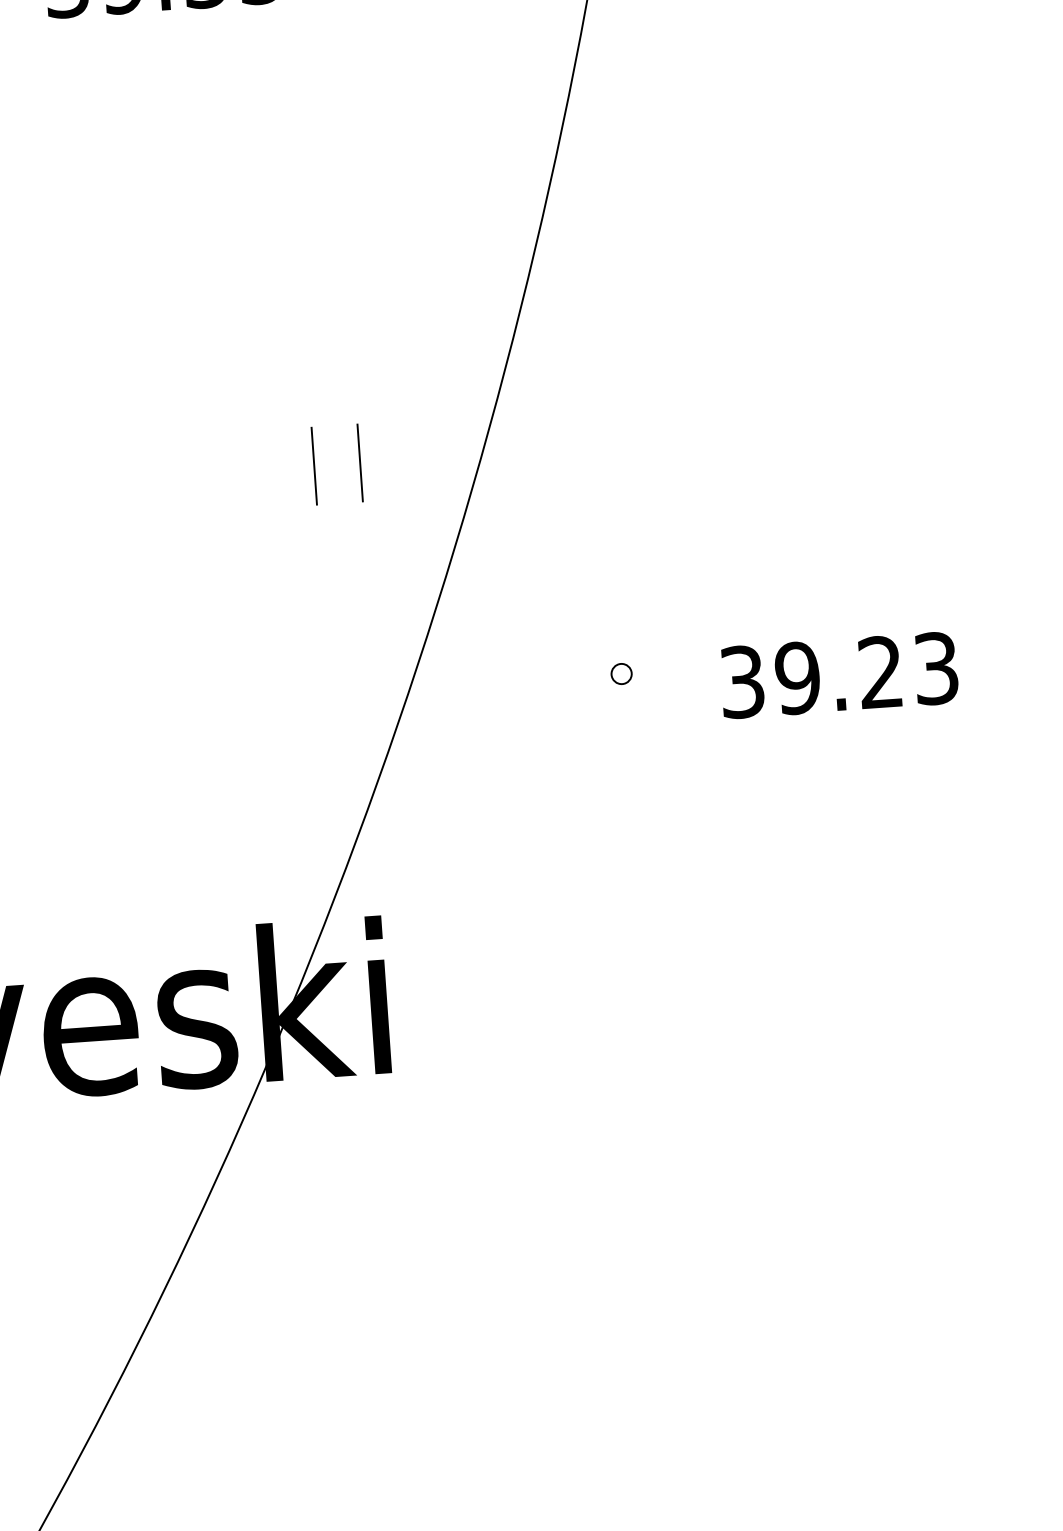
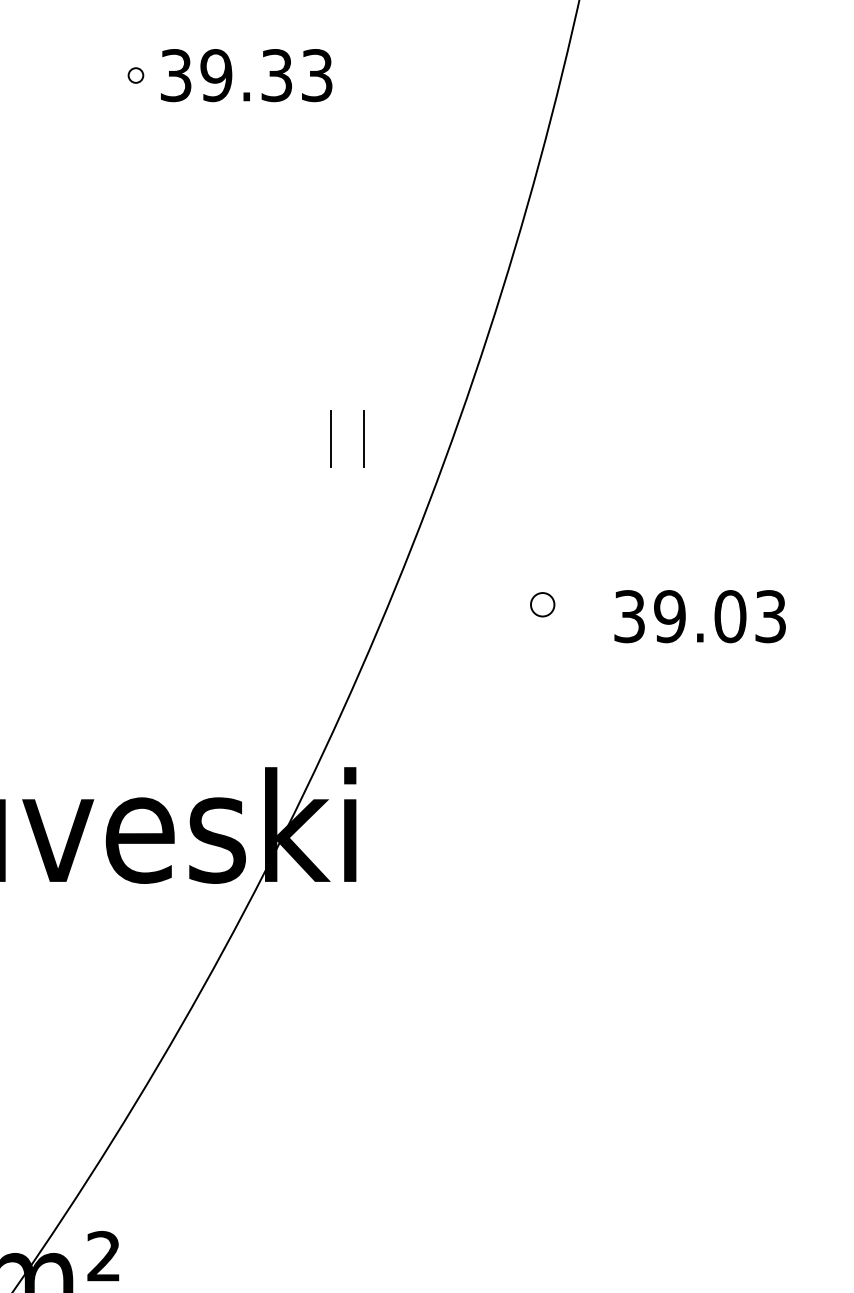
text: (881, 672) -> (730, 616), 39.23 -> 39.03
part: (621, 673) -> (542, 604), size x1.6

